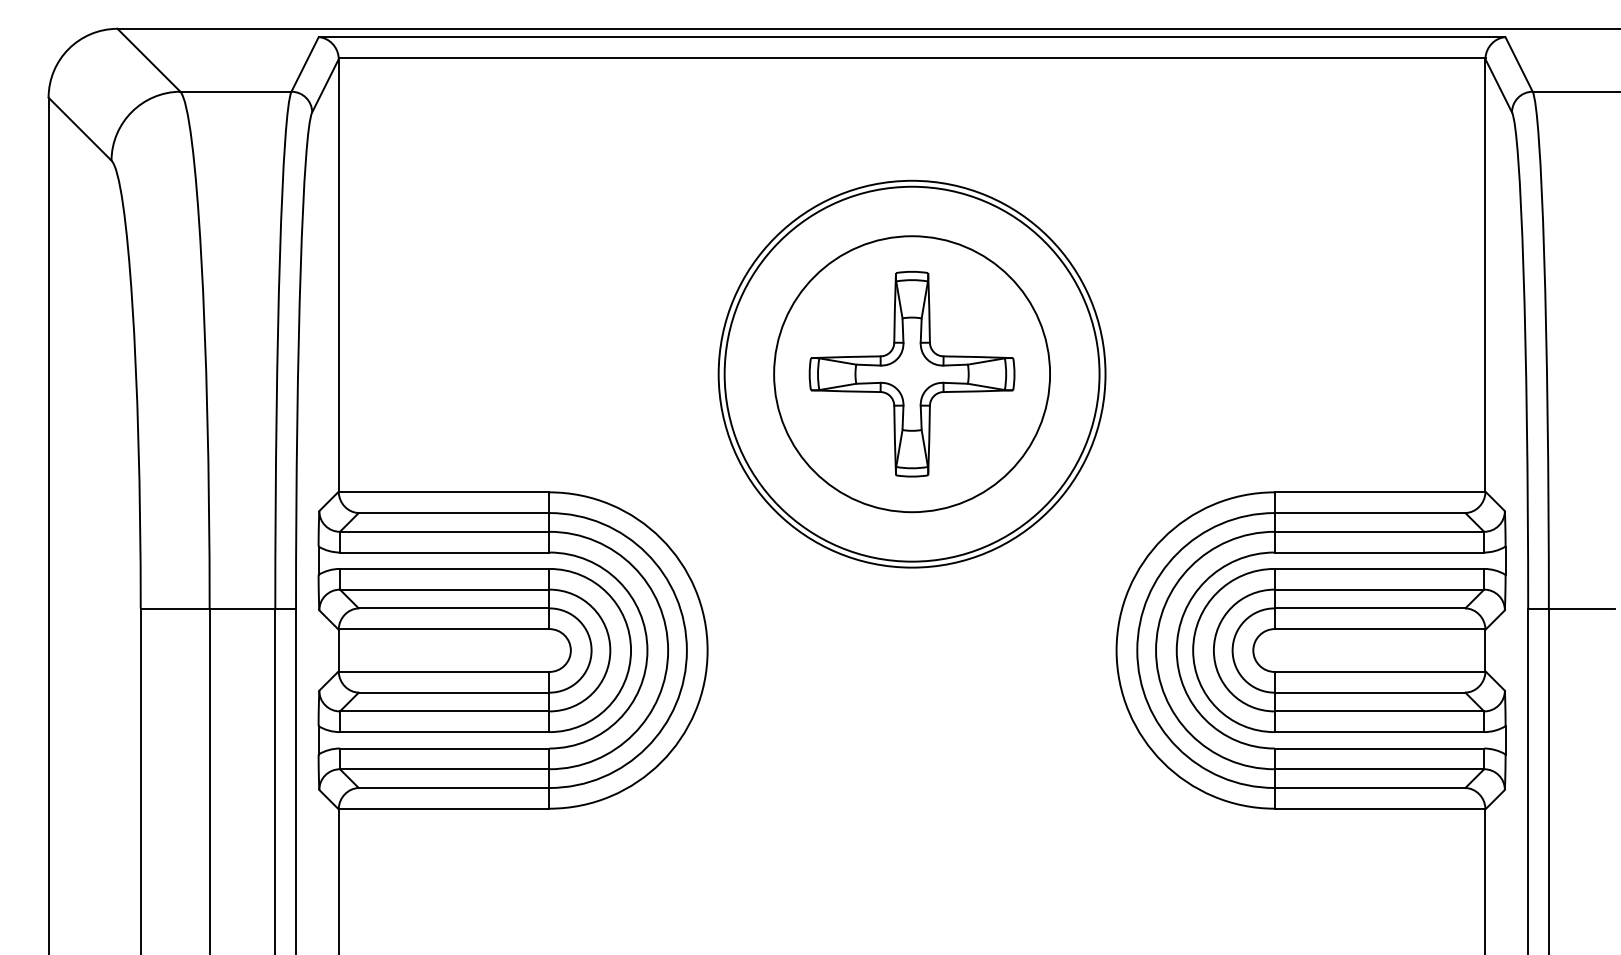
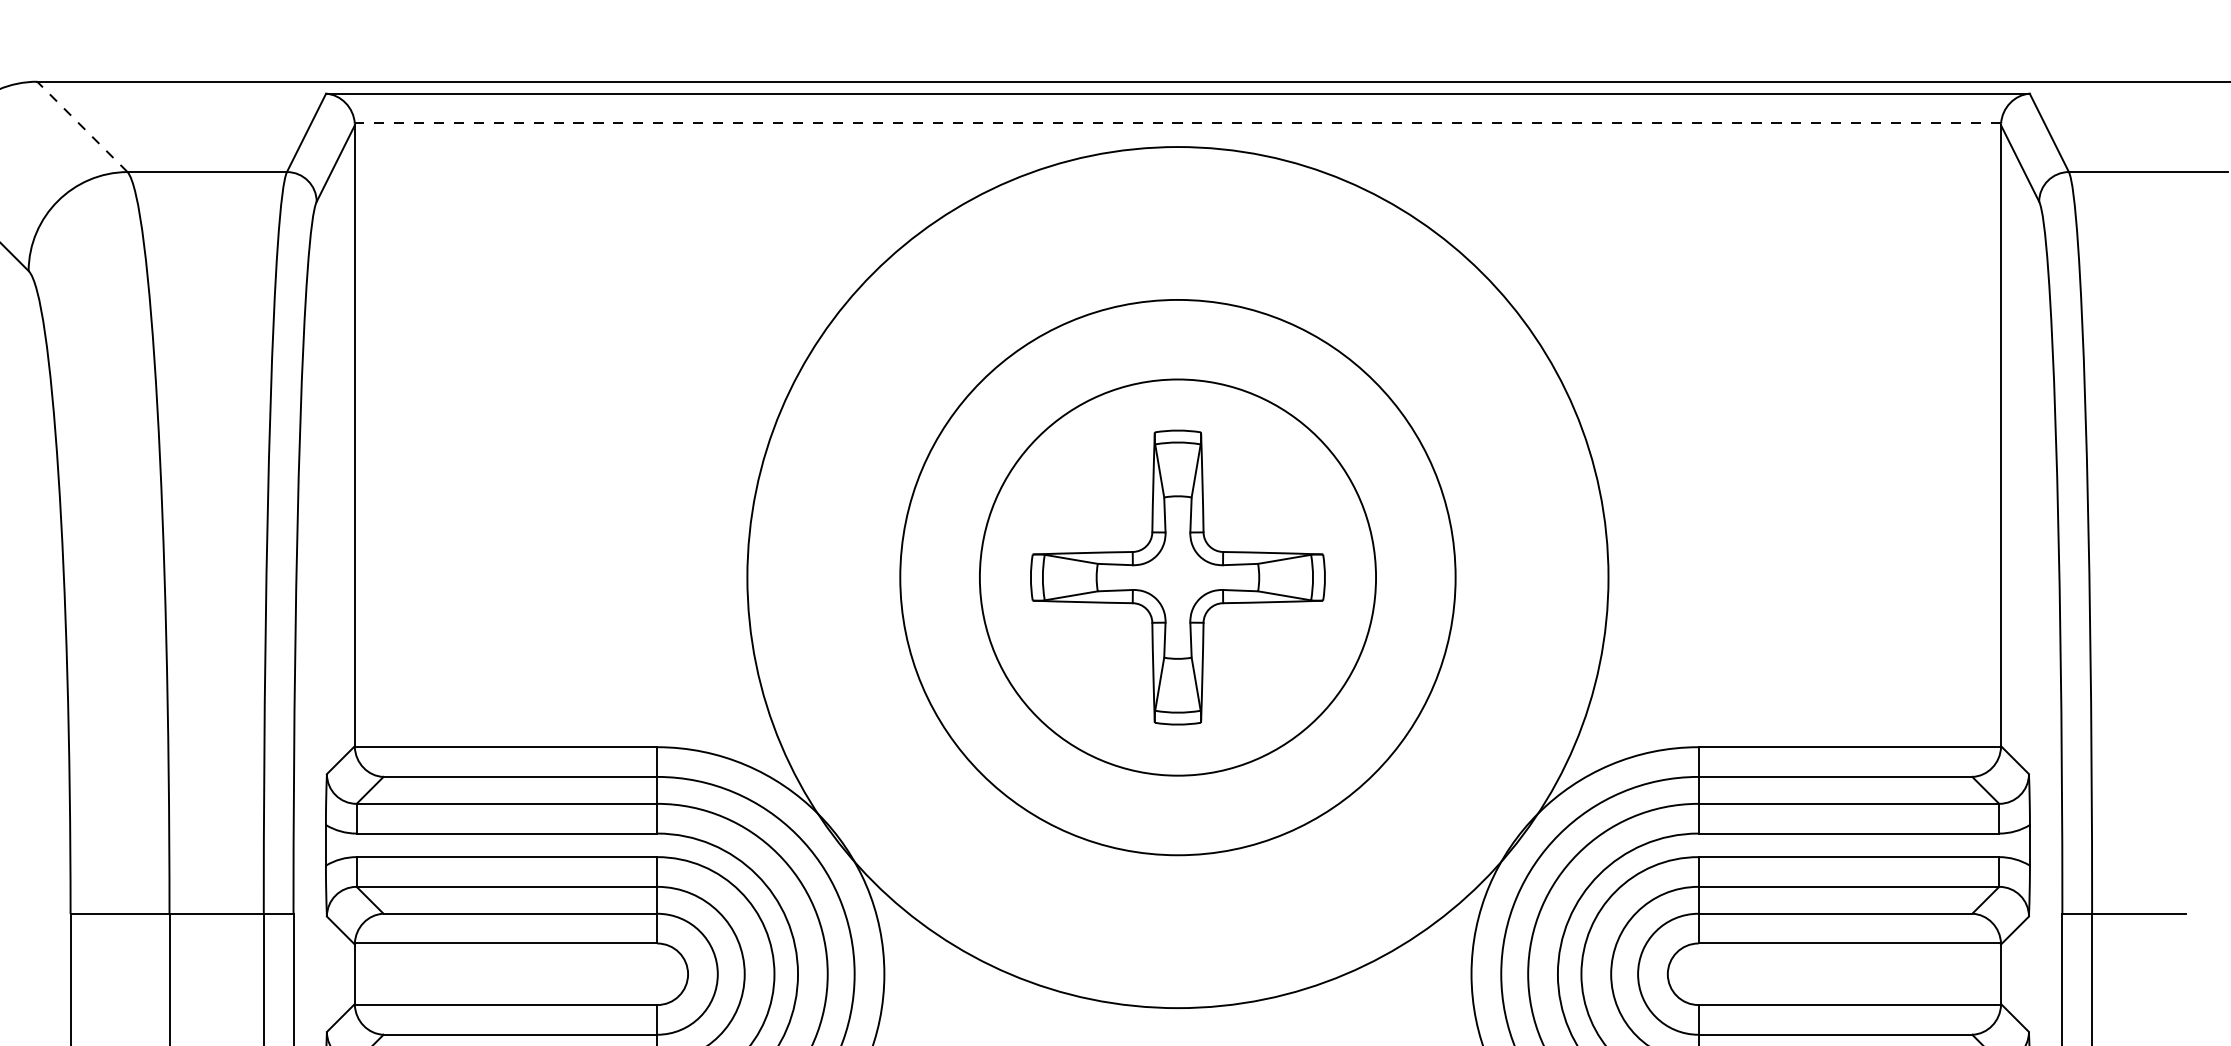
line: (911, 57) -> (1177, 122), solid -> dashed
line: (148, 59) -> (81, 125), solid -> dashed
circle: (911, 373) -> (1177, 576), size x1.6

